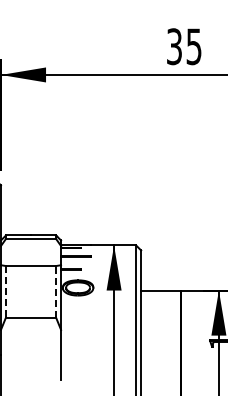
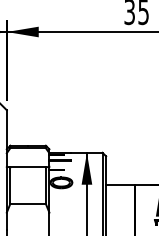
line: (6, 291) -> (10, 185), dashed -> solid
line: (56, 291) -> (46, 185), dashed -> solid

